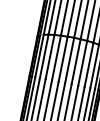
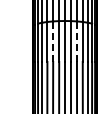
line: (56, 57) -> (53, 41), solid -> dashed
line: (82, 62) -> (76, 41), solid -> dashed

